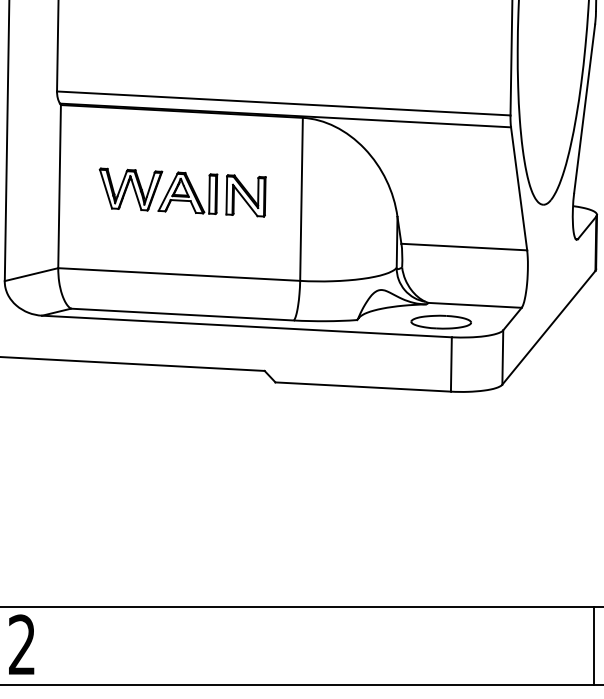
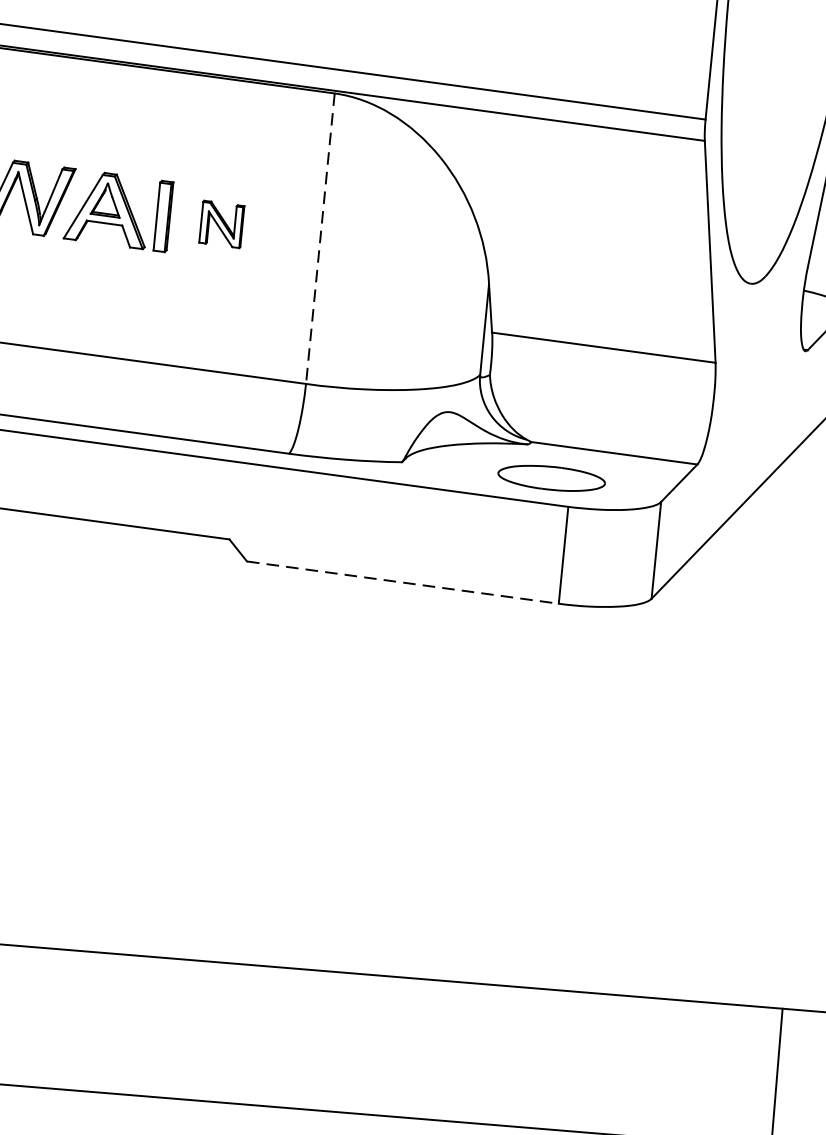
part: (245, 195) -> (220, 223), size x0.6
line: (301, 199) -> (320, 238), solid -> dashed
line: (363, 387) -> (403, 583), solid -> dashed

